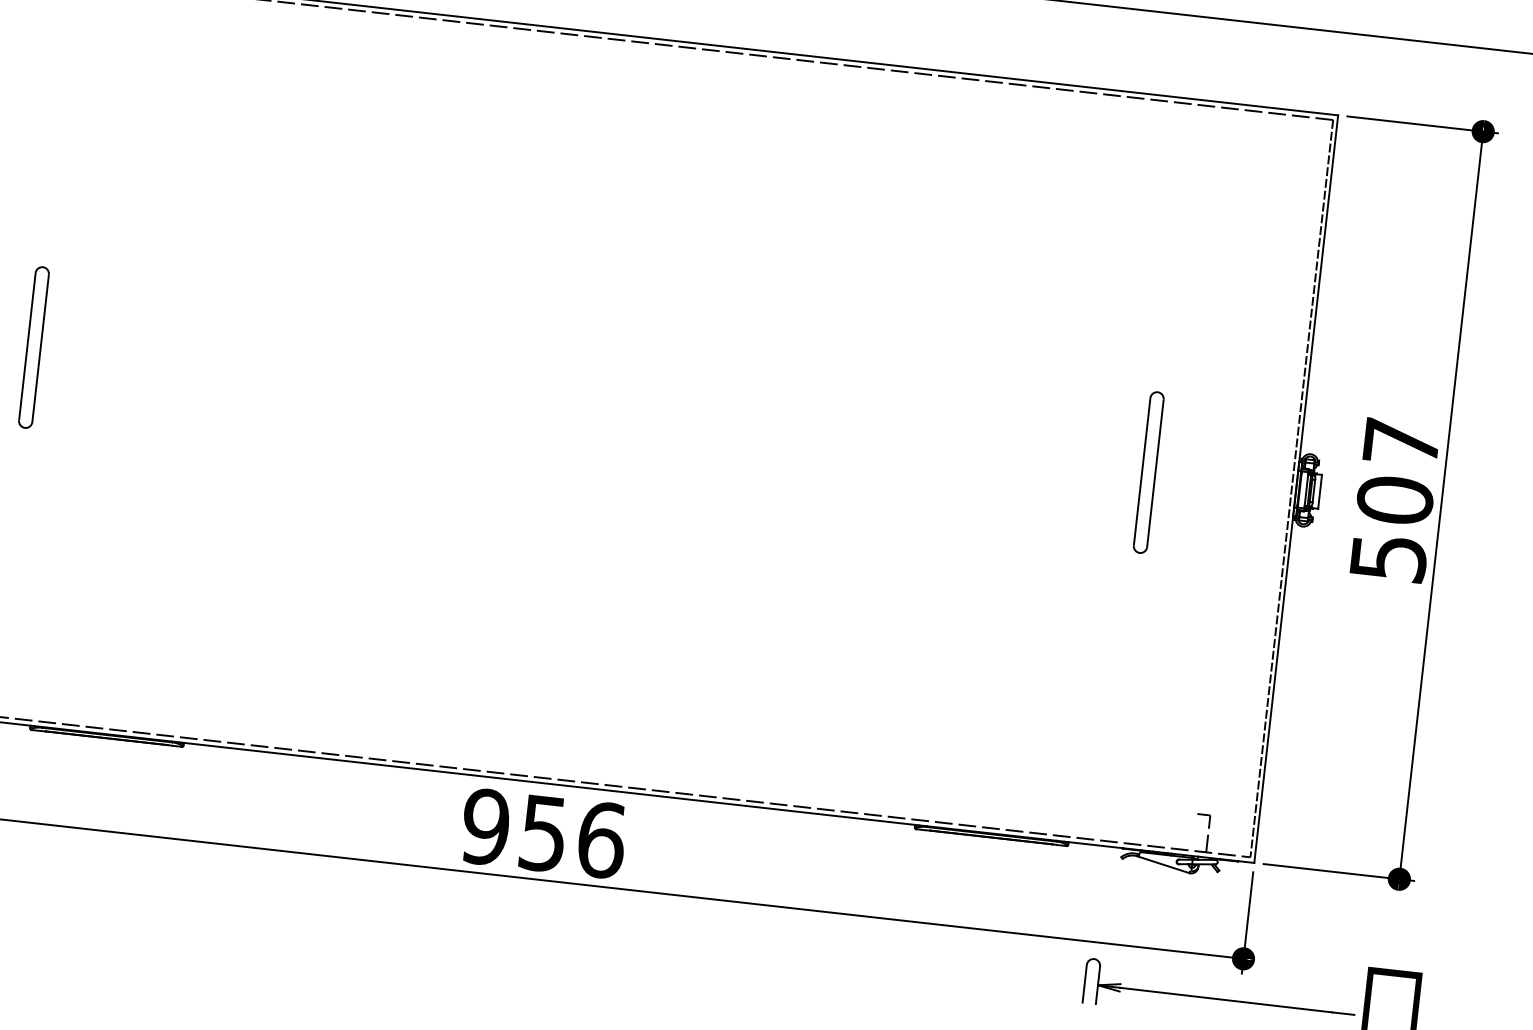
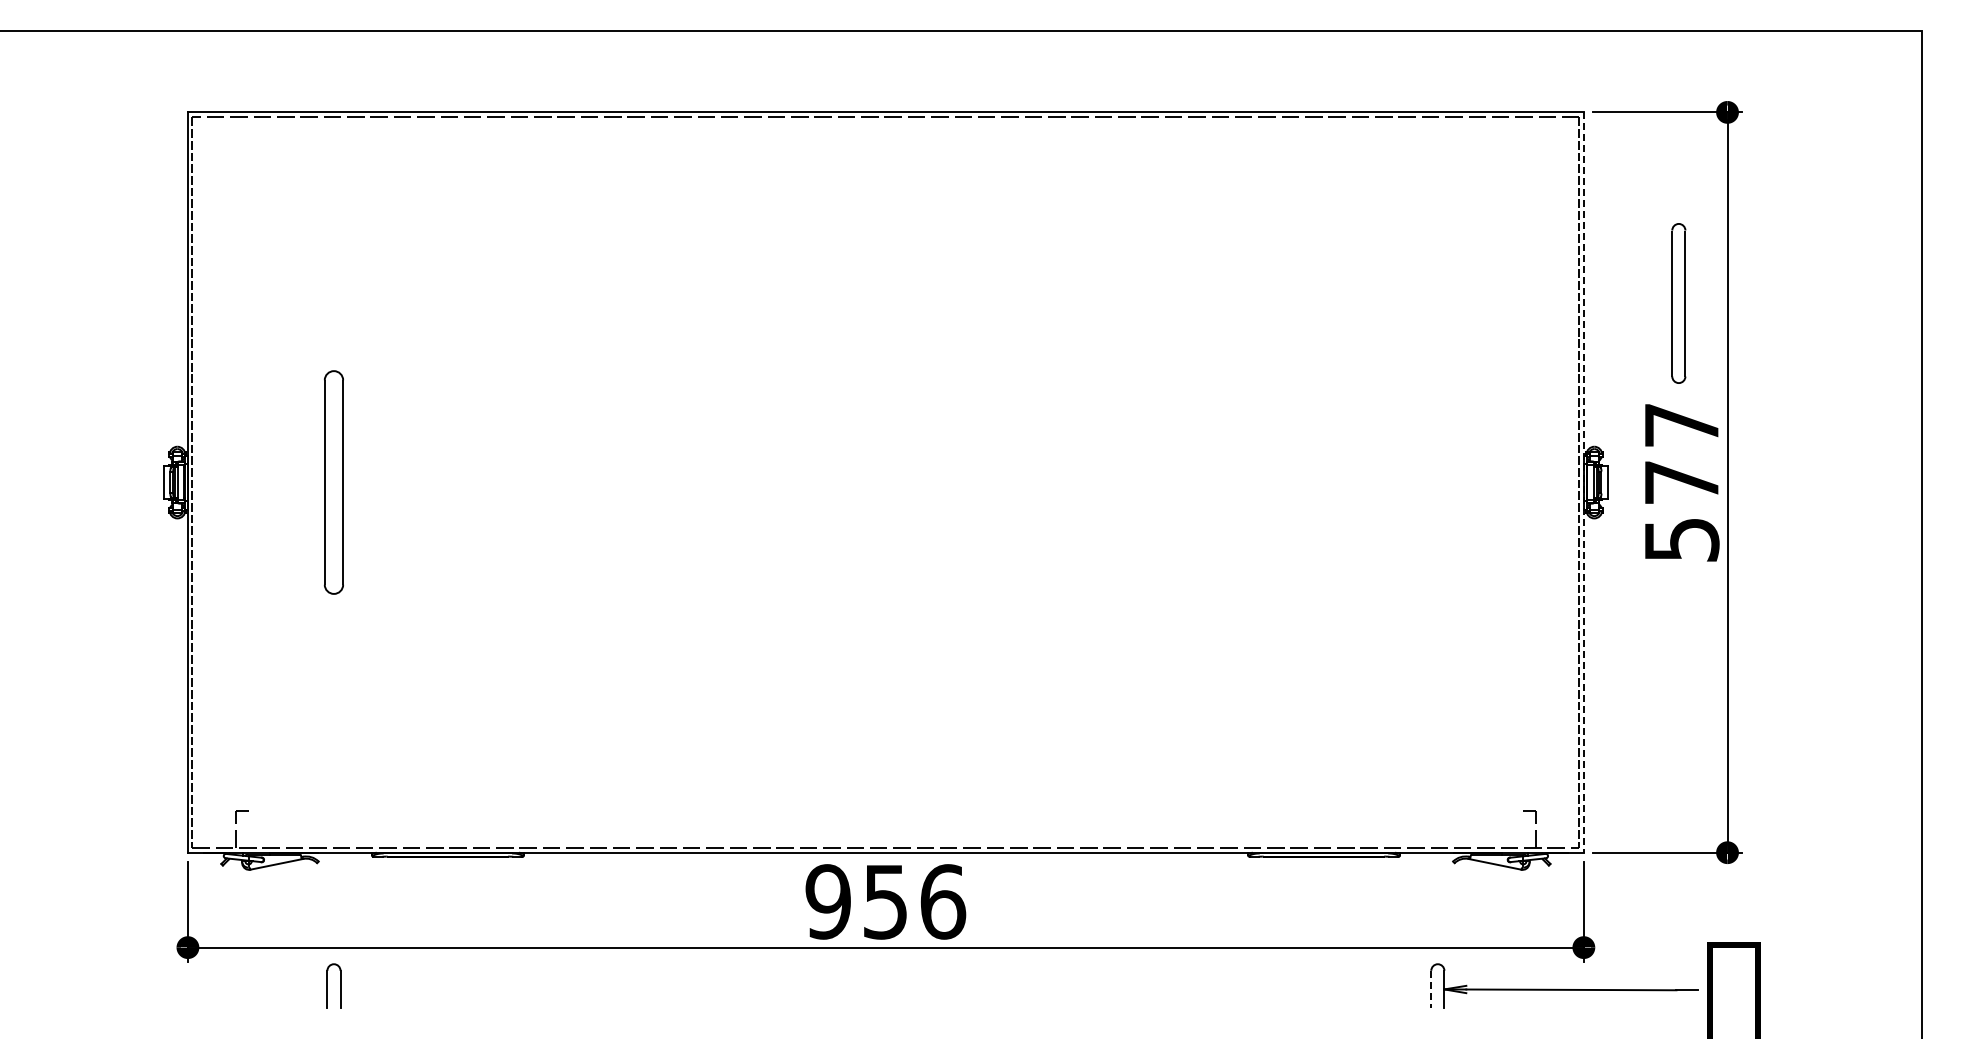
part: (33, 347) -> (333, 482), size x1.4
part: (1148, 472) -> (1678, 303), moved
line: (1295, 490) -> (1583, 483), solid -> dashed
text: (1394, 500) -> (1681, 482), 507 -> 577
line: (1084, 983) -> (1431, 989), solid -> dashed

